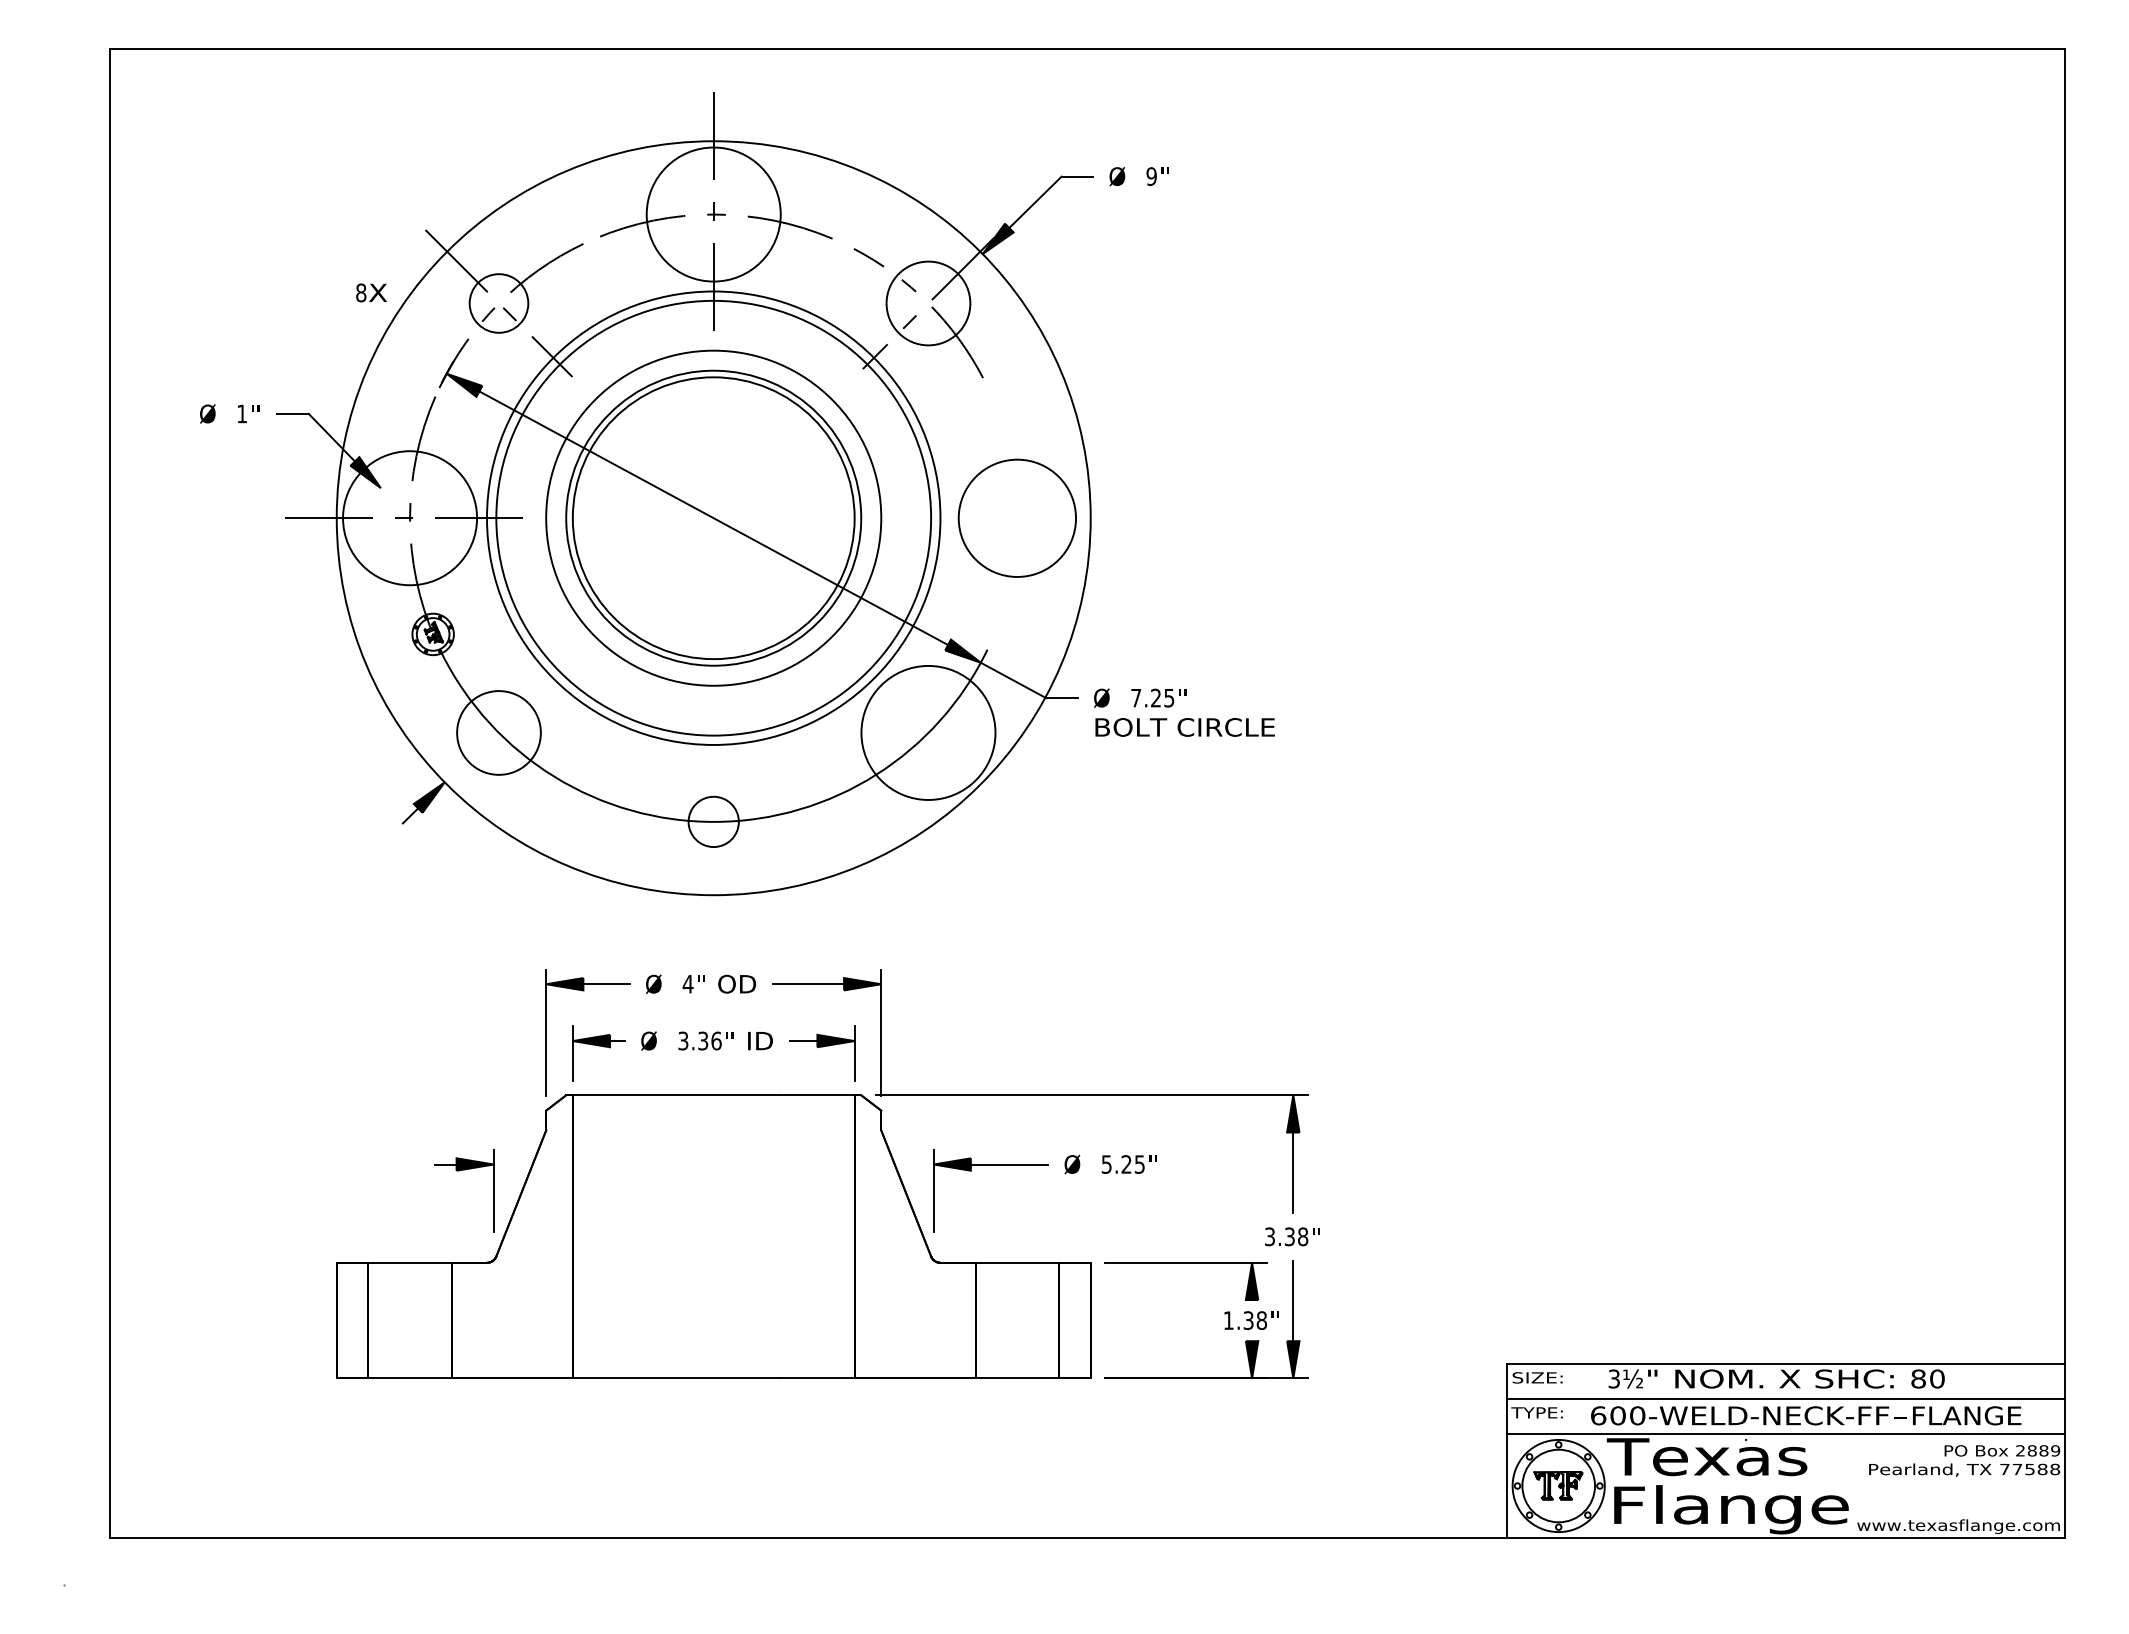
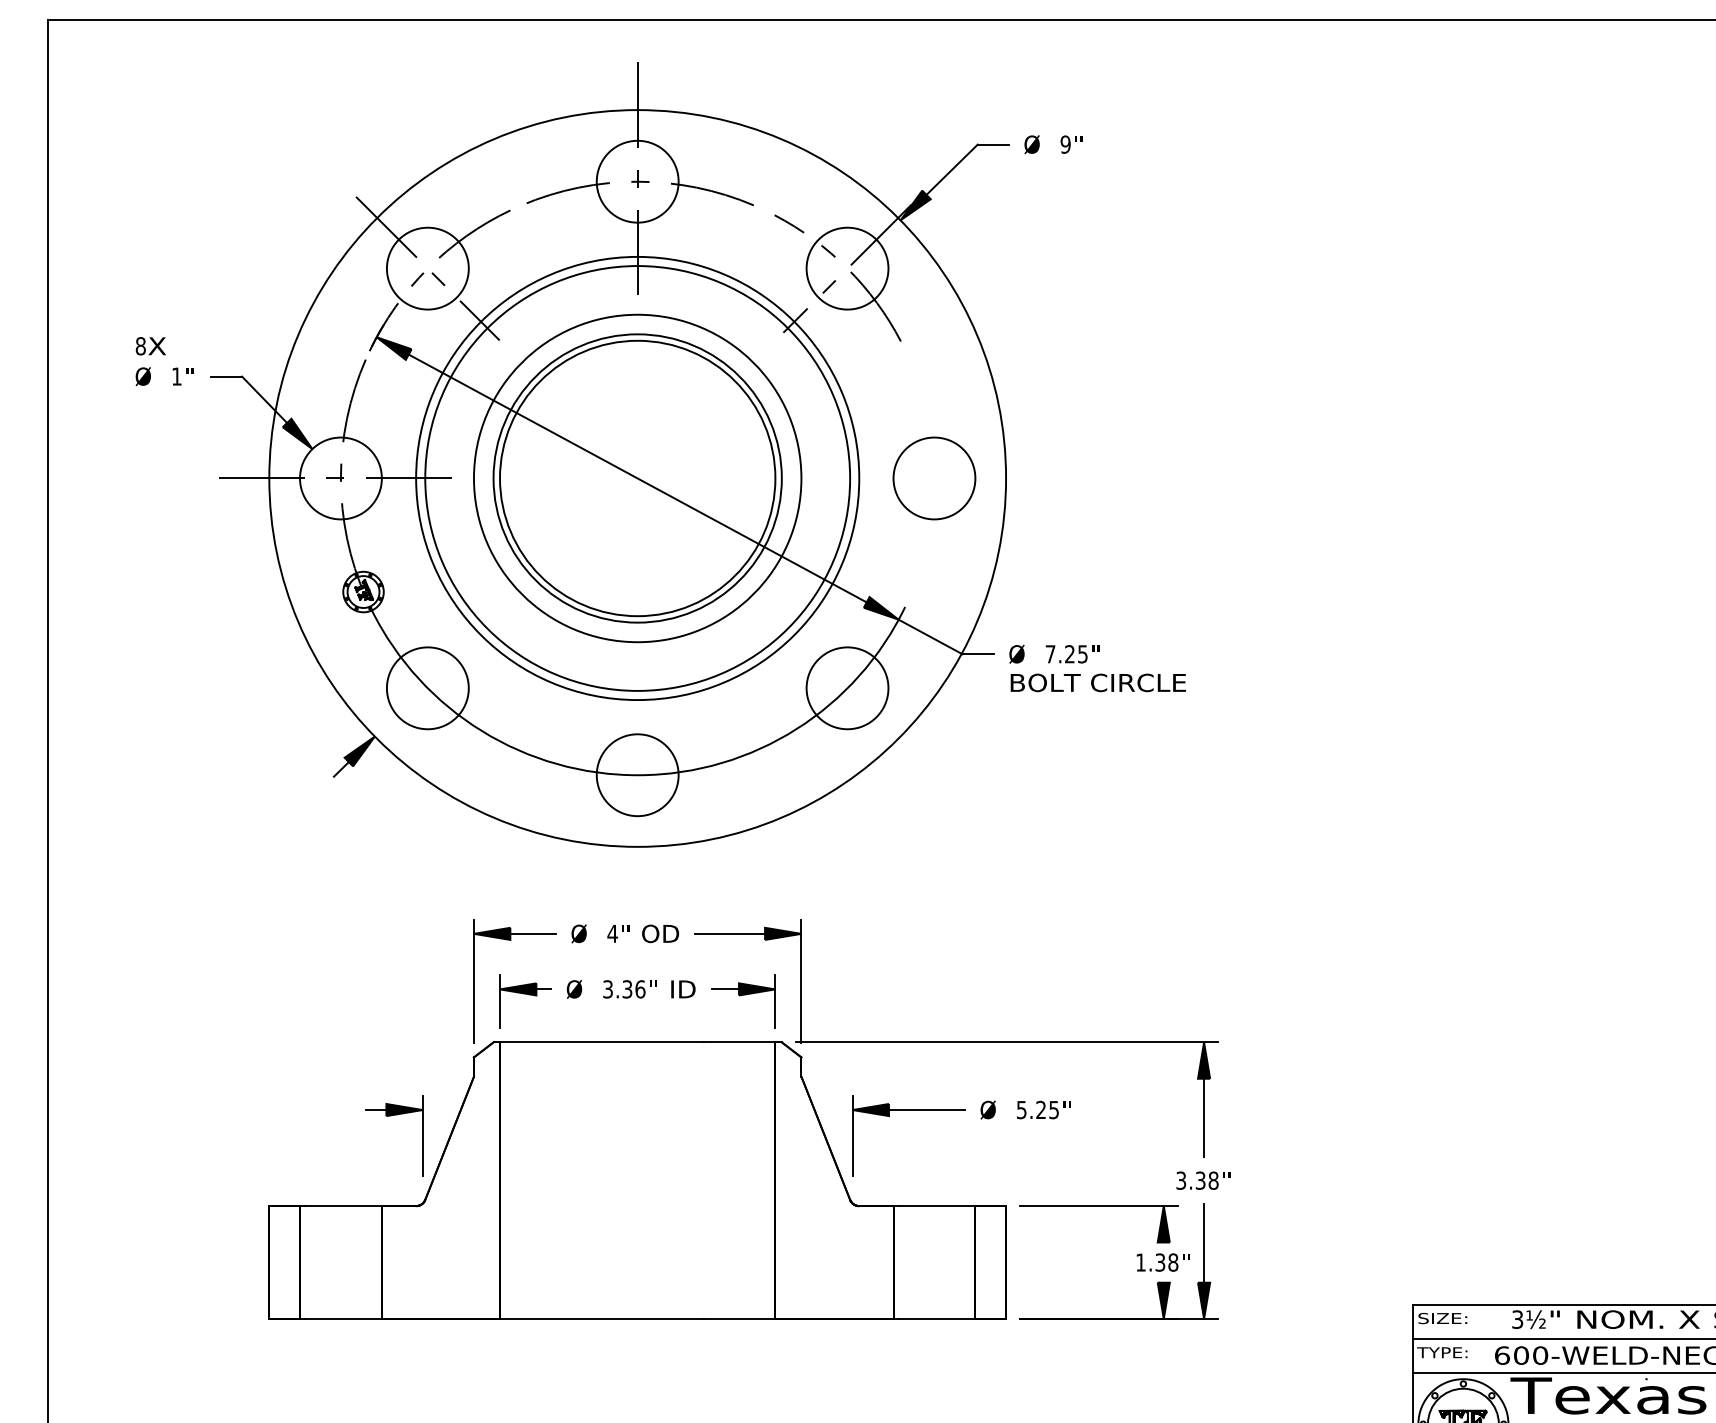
circle: (713, 214) -> (637, 181), size x0.62
text: (371, 292) -> (150, 345), moved
circle: (498, 303) -> (427, 268), size x1.43
circle: (1017, 517) -> (934, 477), size x0.71
circle: (409, 518) -> (340, 478), size x0.62
circle: (928, 732) -> (847, 687), size x0.62
circle: (713, 821) -> (637, 774), size x1.67

